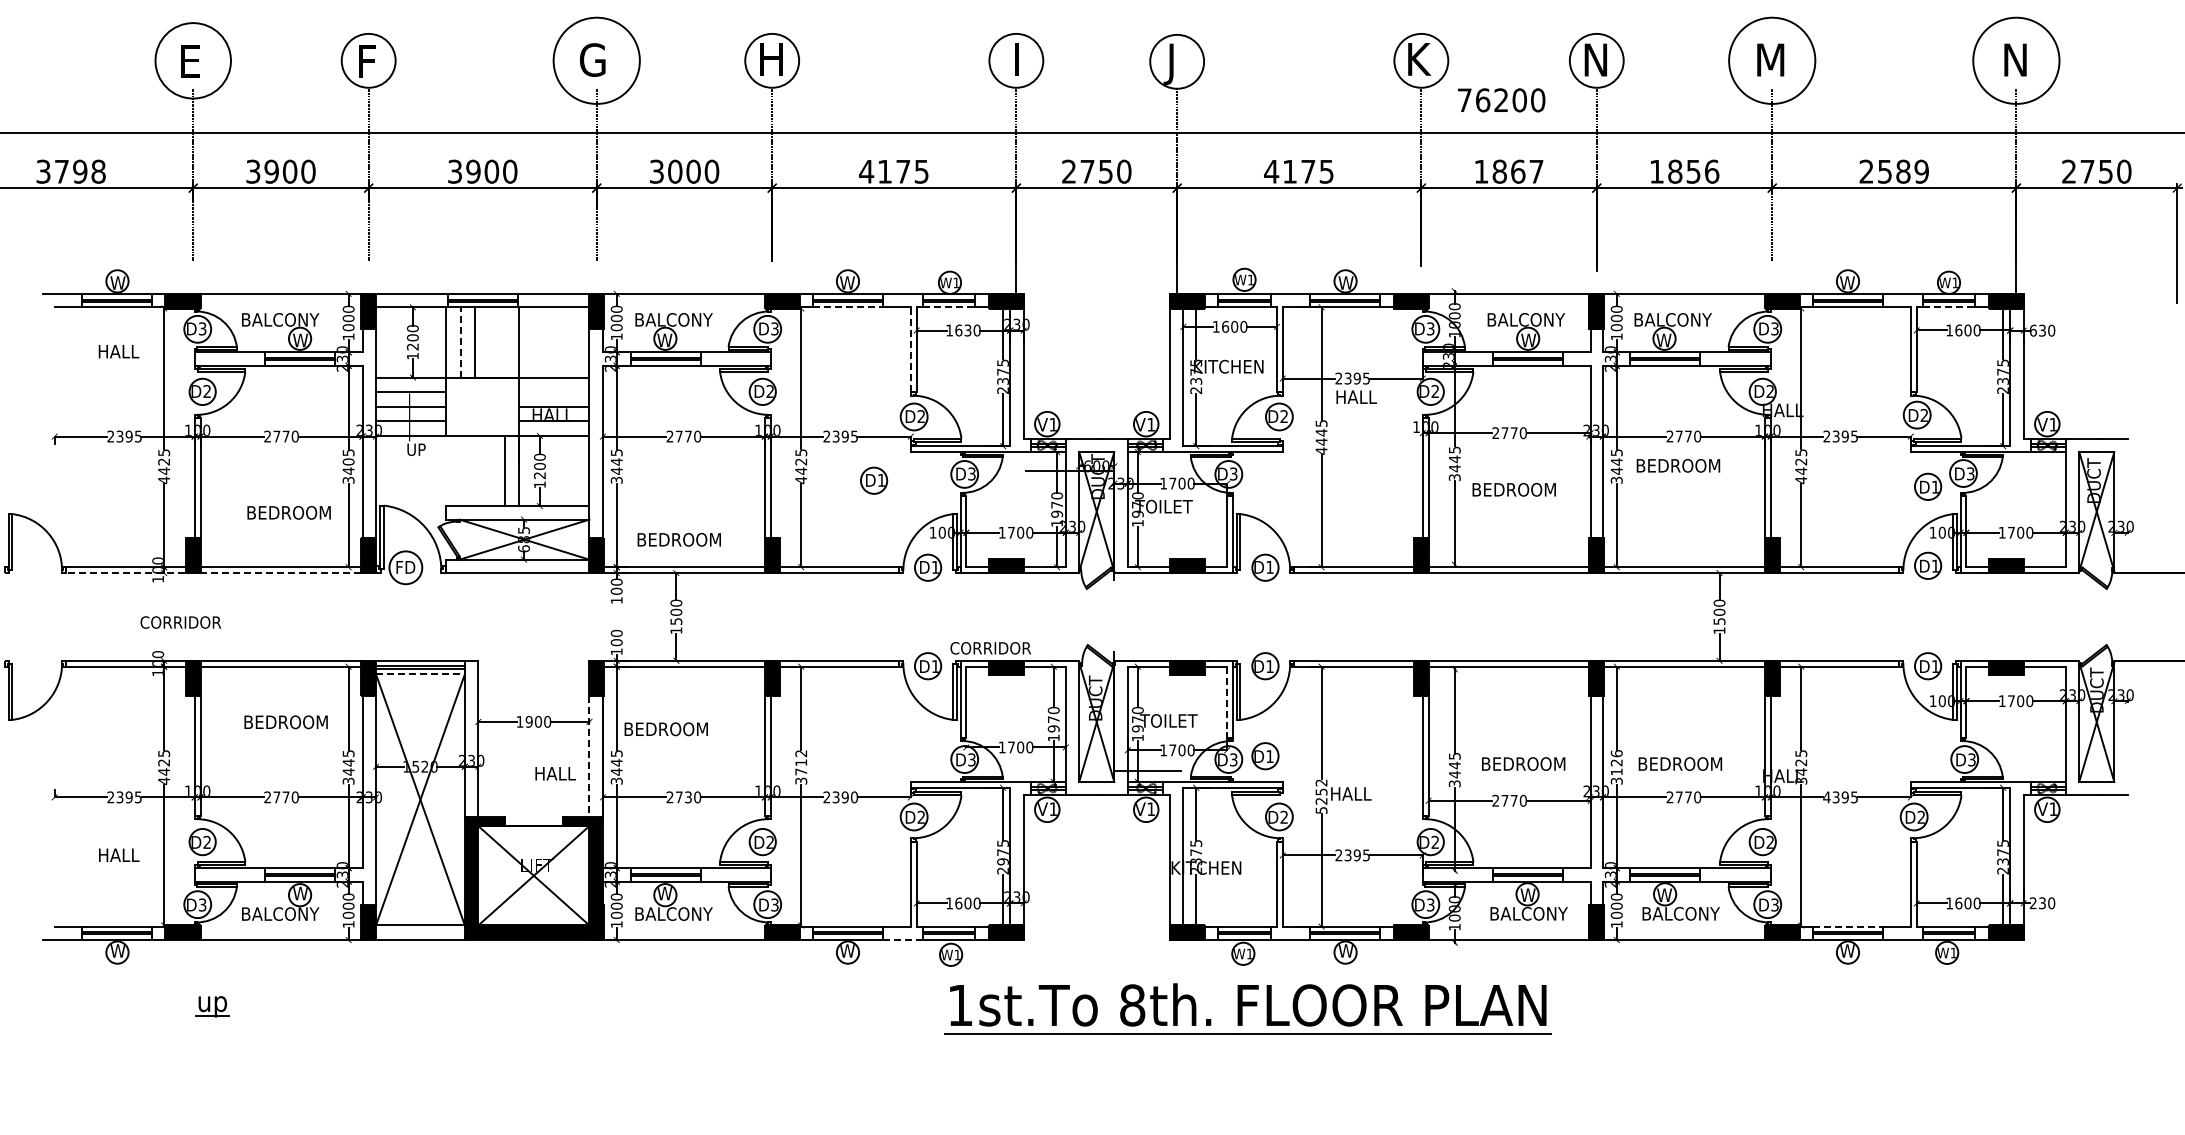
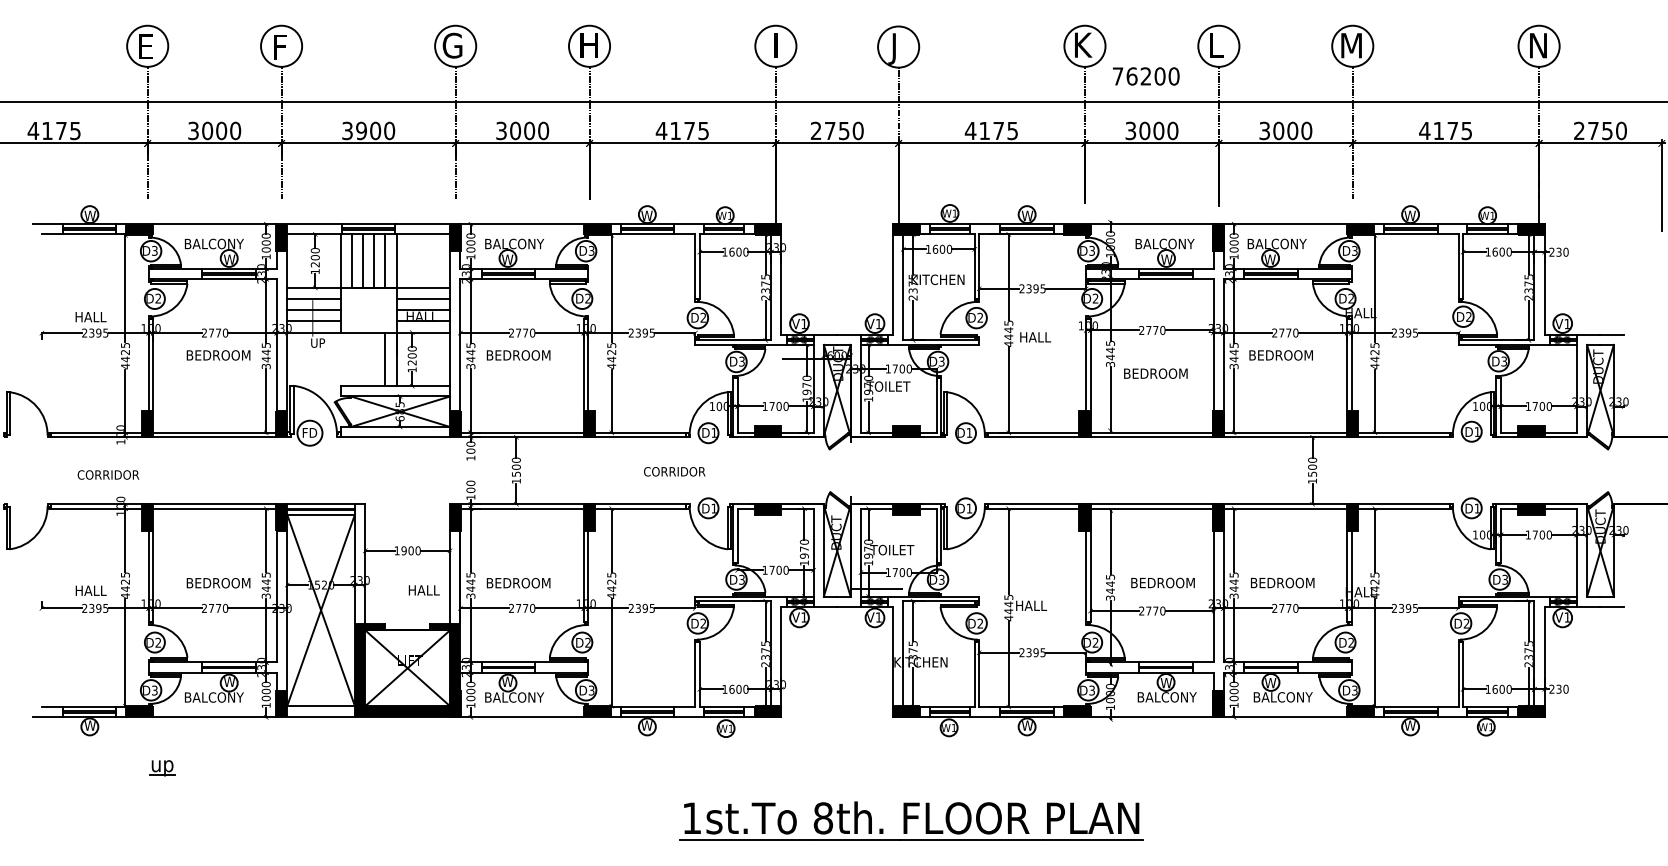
text: (1595, 59) -> (1217, 45), N -> L
circle: (193, 60) -> (147, 46), size x0.71
circle: (596, 60) -> (455, 46), size x0.62
circle: (1772, 60) -> (1352, 46), size x0.62
circle: (2016, 60) -> (1539, 46), size x0.62
text: (70, 171) -> (54, 130), 3798 -> 4175
text: (271, 171) -> (207, 130), 3900 -> 3000
text: (1508, 171) -> (1151, 130), 1867 -> 3000
text: (1684, 171) -> (1285, 130), 1856 -> 3000
text: (1893, 171) -> (1445, 130), 2589 -> 4175
line: (848, 307) -> (647, 234), dashed -> solid
line: (949, 307) -> (724, 234), dashed -> solid
line: (1949, 307) -> (1488, 234), dashed -> solid
text: (967, 330) -> (738, 252), 1630 -> 1600
text: (2032, 330) -> (1551, 252), 630 -> 230
line: (460, 341) -> (351, 260), dashed -> solid
line: (490, 342) -> (374, 261), added
line: (504, 342) -> (385, 261), added
line: (910, 349) -> (695, 266), dashed -> solid
text: (118, 351) -> (90, 316), moved
line: (554, 392) -> (423, 299), added
text: (1356, 396) -> (1035, 336), moved
text: (348, 461) -> (266, 352), 3405 -> 3445
part: (874, 480) -> (667, 366), removed
part: (1928, 486) -> (1472, 371), removed
text: (288, 512) -> (218, 355), moved
text: (678, 539) -> (518, 355), moved
line: (213, 573) -> (163, 437), dashed -> solid
text: (180, 622) -> (108, 474), moved
text: (990, 648) -> (674, 471), moved
line: (420, 674) -> (321, 514), dashed -> solid
line: (1227, 702) -> (937, 536), dashed -> solid
text: (285, 722) -> (218, 583), moved
text: (665, 729) -> (518, 583), moved
line: (589, 756) -> (450, 577), dashed -> solid
part: (1265, 756) -> (966, 577), removed
text: (1616, 762) -> (1233, 581), 3126 -> 3445
text: (801, 767) -> (611, 585), 3712 -> 4425
text: (1801, 780) -> (1375, 595), 3425 -> 4425
text: (1321, 796) -> (1008, 607), 5252 -> 4445
text: (688, 797) -> (525, 608), 2730 -> 2770
text: (854, 797) -> (652, 608), 2390 -> 2395
text: (1826, 797) -> (1394, 608), 4395 -> 2395
text: (119, 854) -> (91, 590), moved
text: (1002, 861) -> (765, 657), 2975 -> 2375
line: (1848, 926) -> (1410, 706), dashed -> solid
line: (902, 940) -> (688, 717), dashed -> solid
part: (1247, 1008) -> (911, 820), moved

